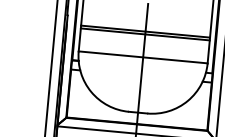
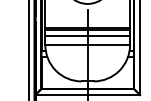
line: (144, 42) -> (87, 35), added

